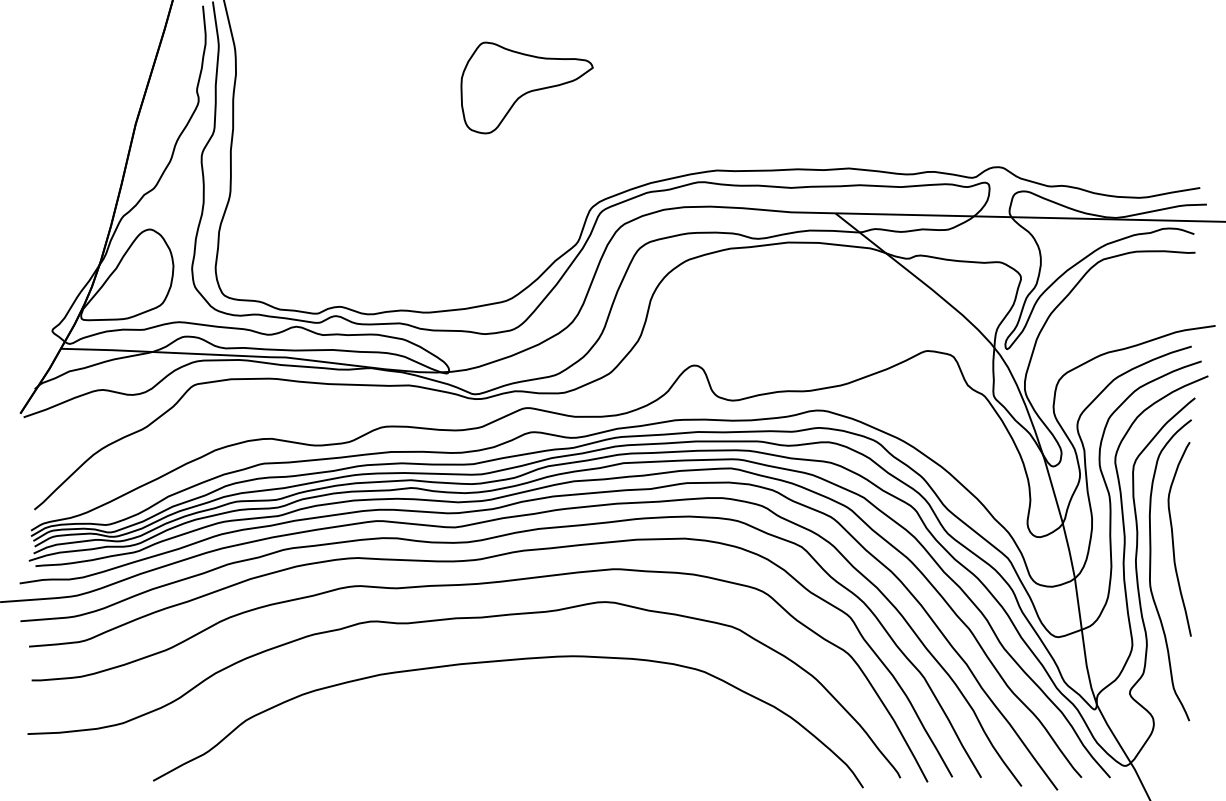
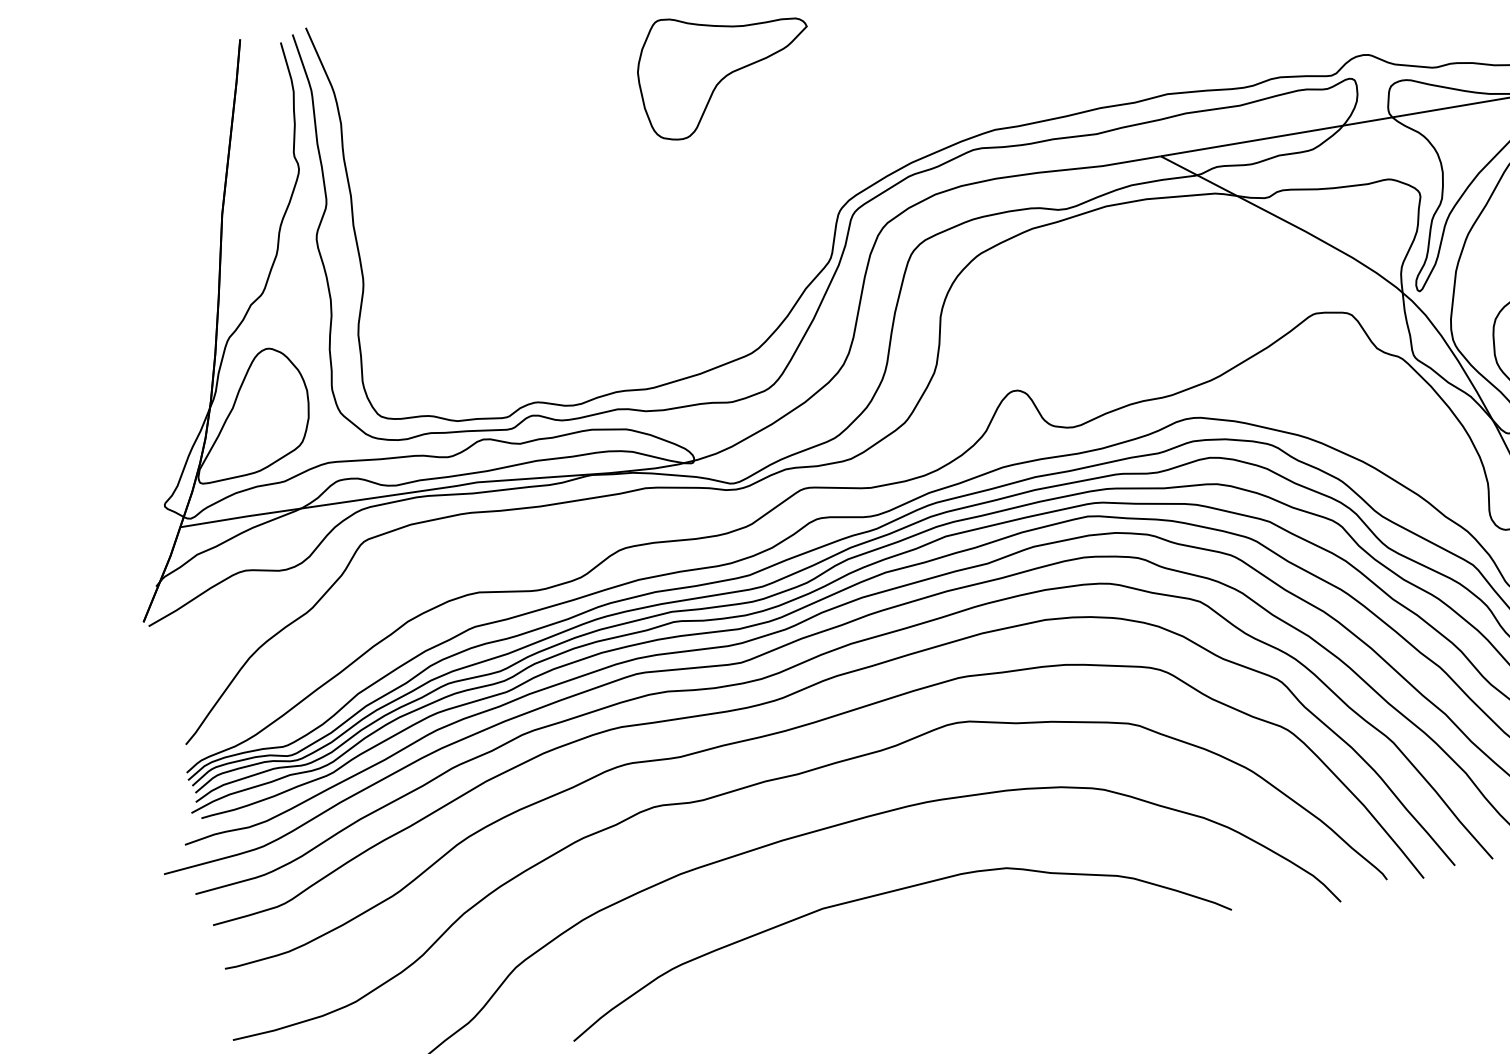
curve: (529, 718) -> (886, 894), added

